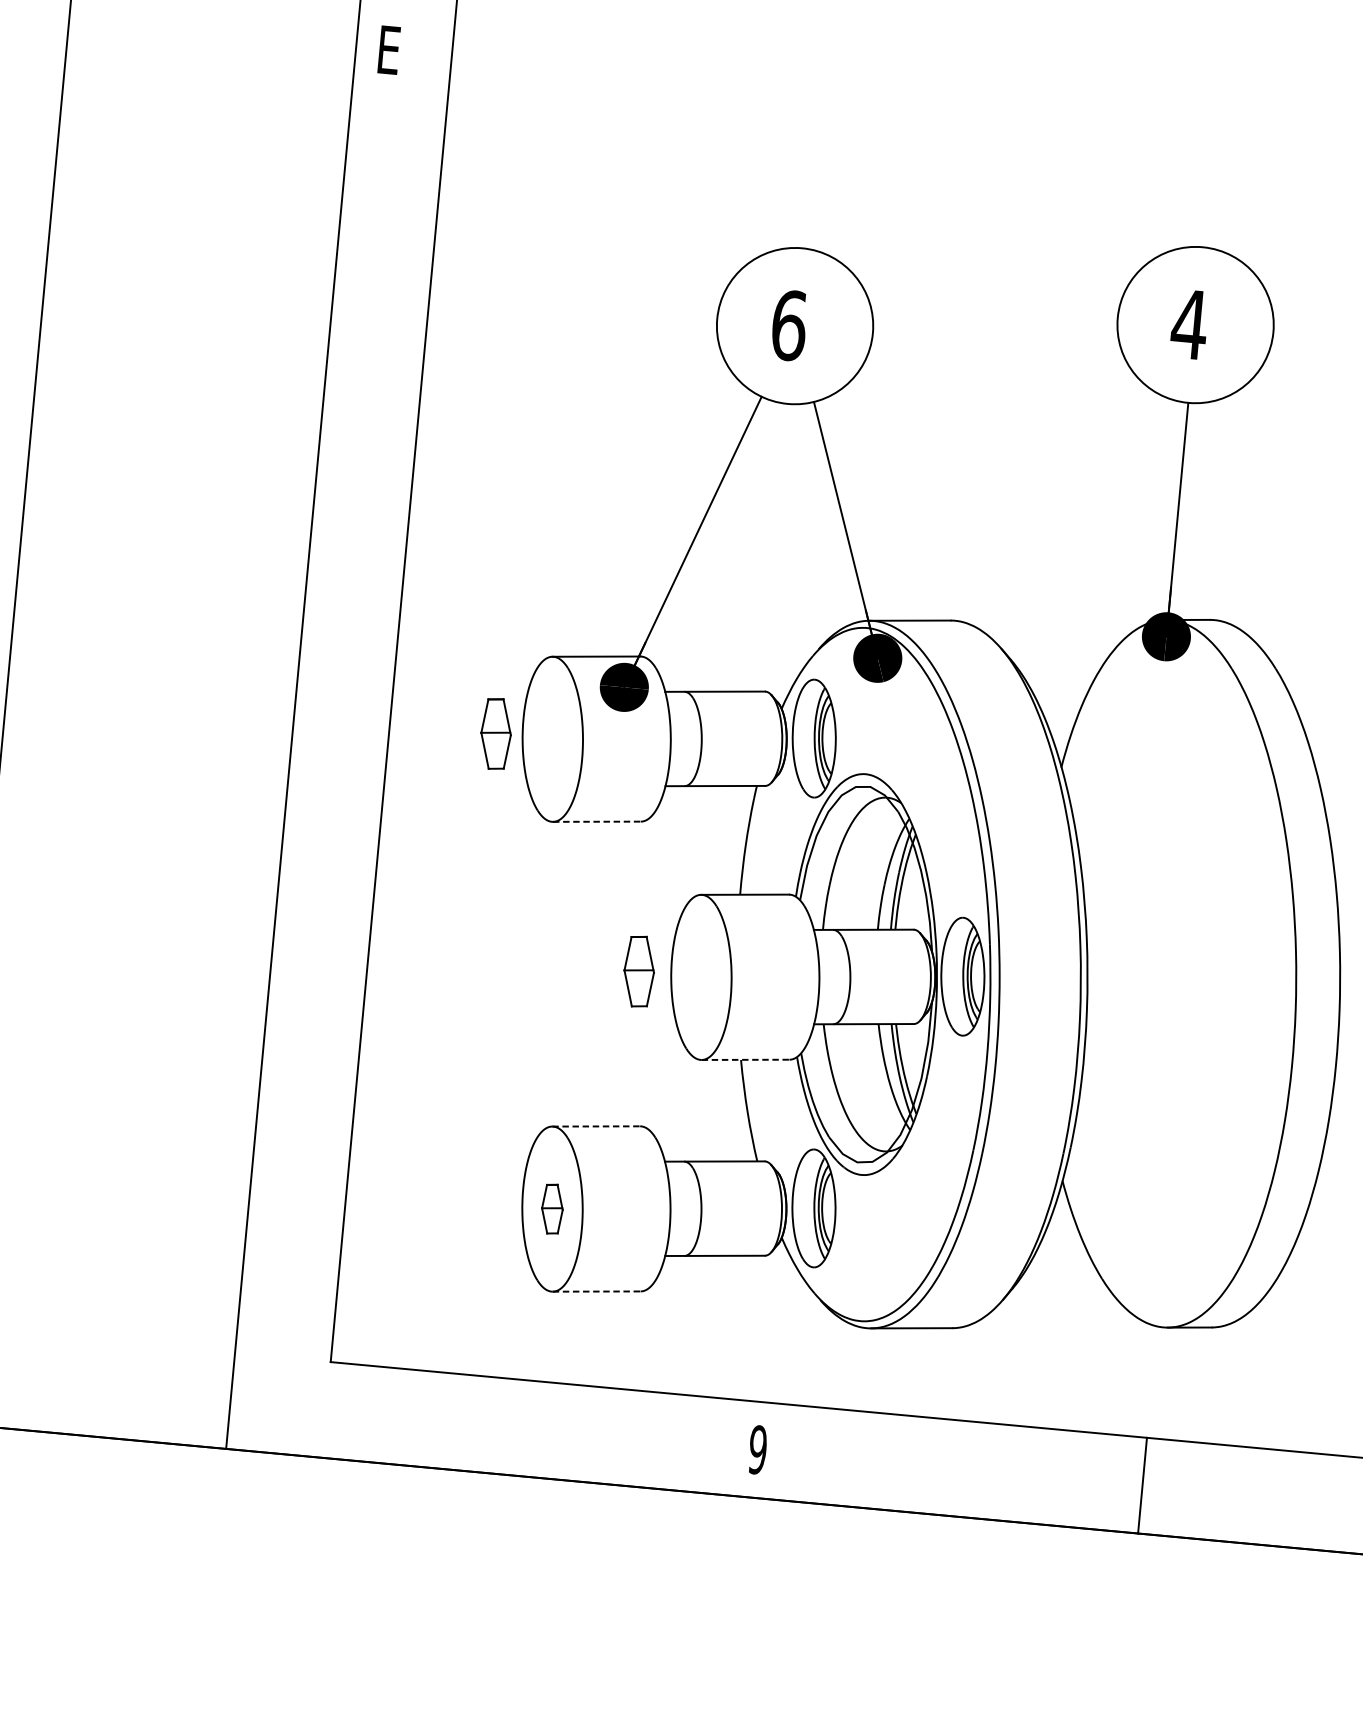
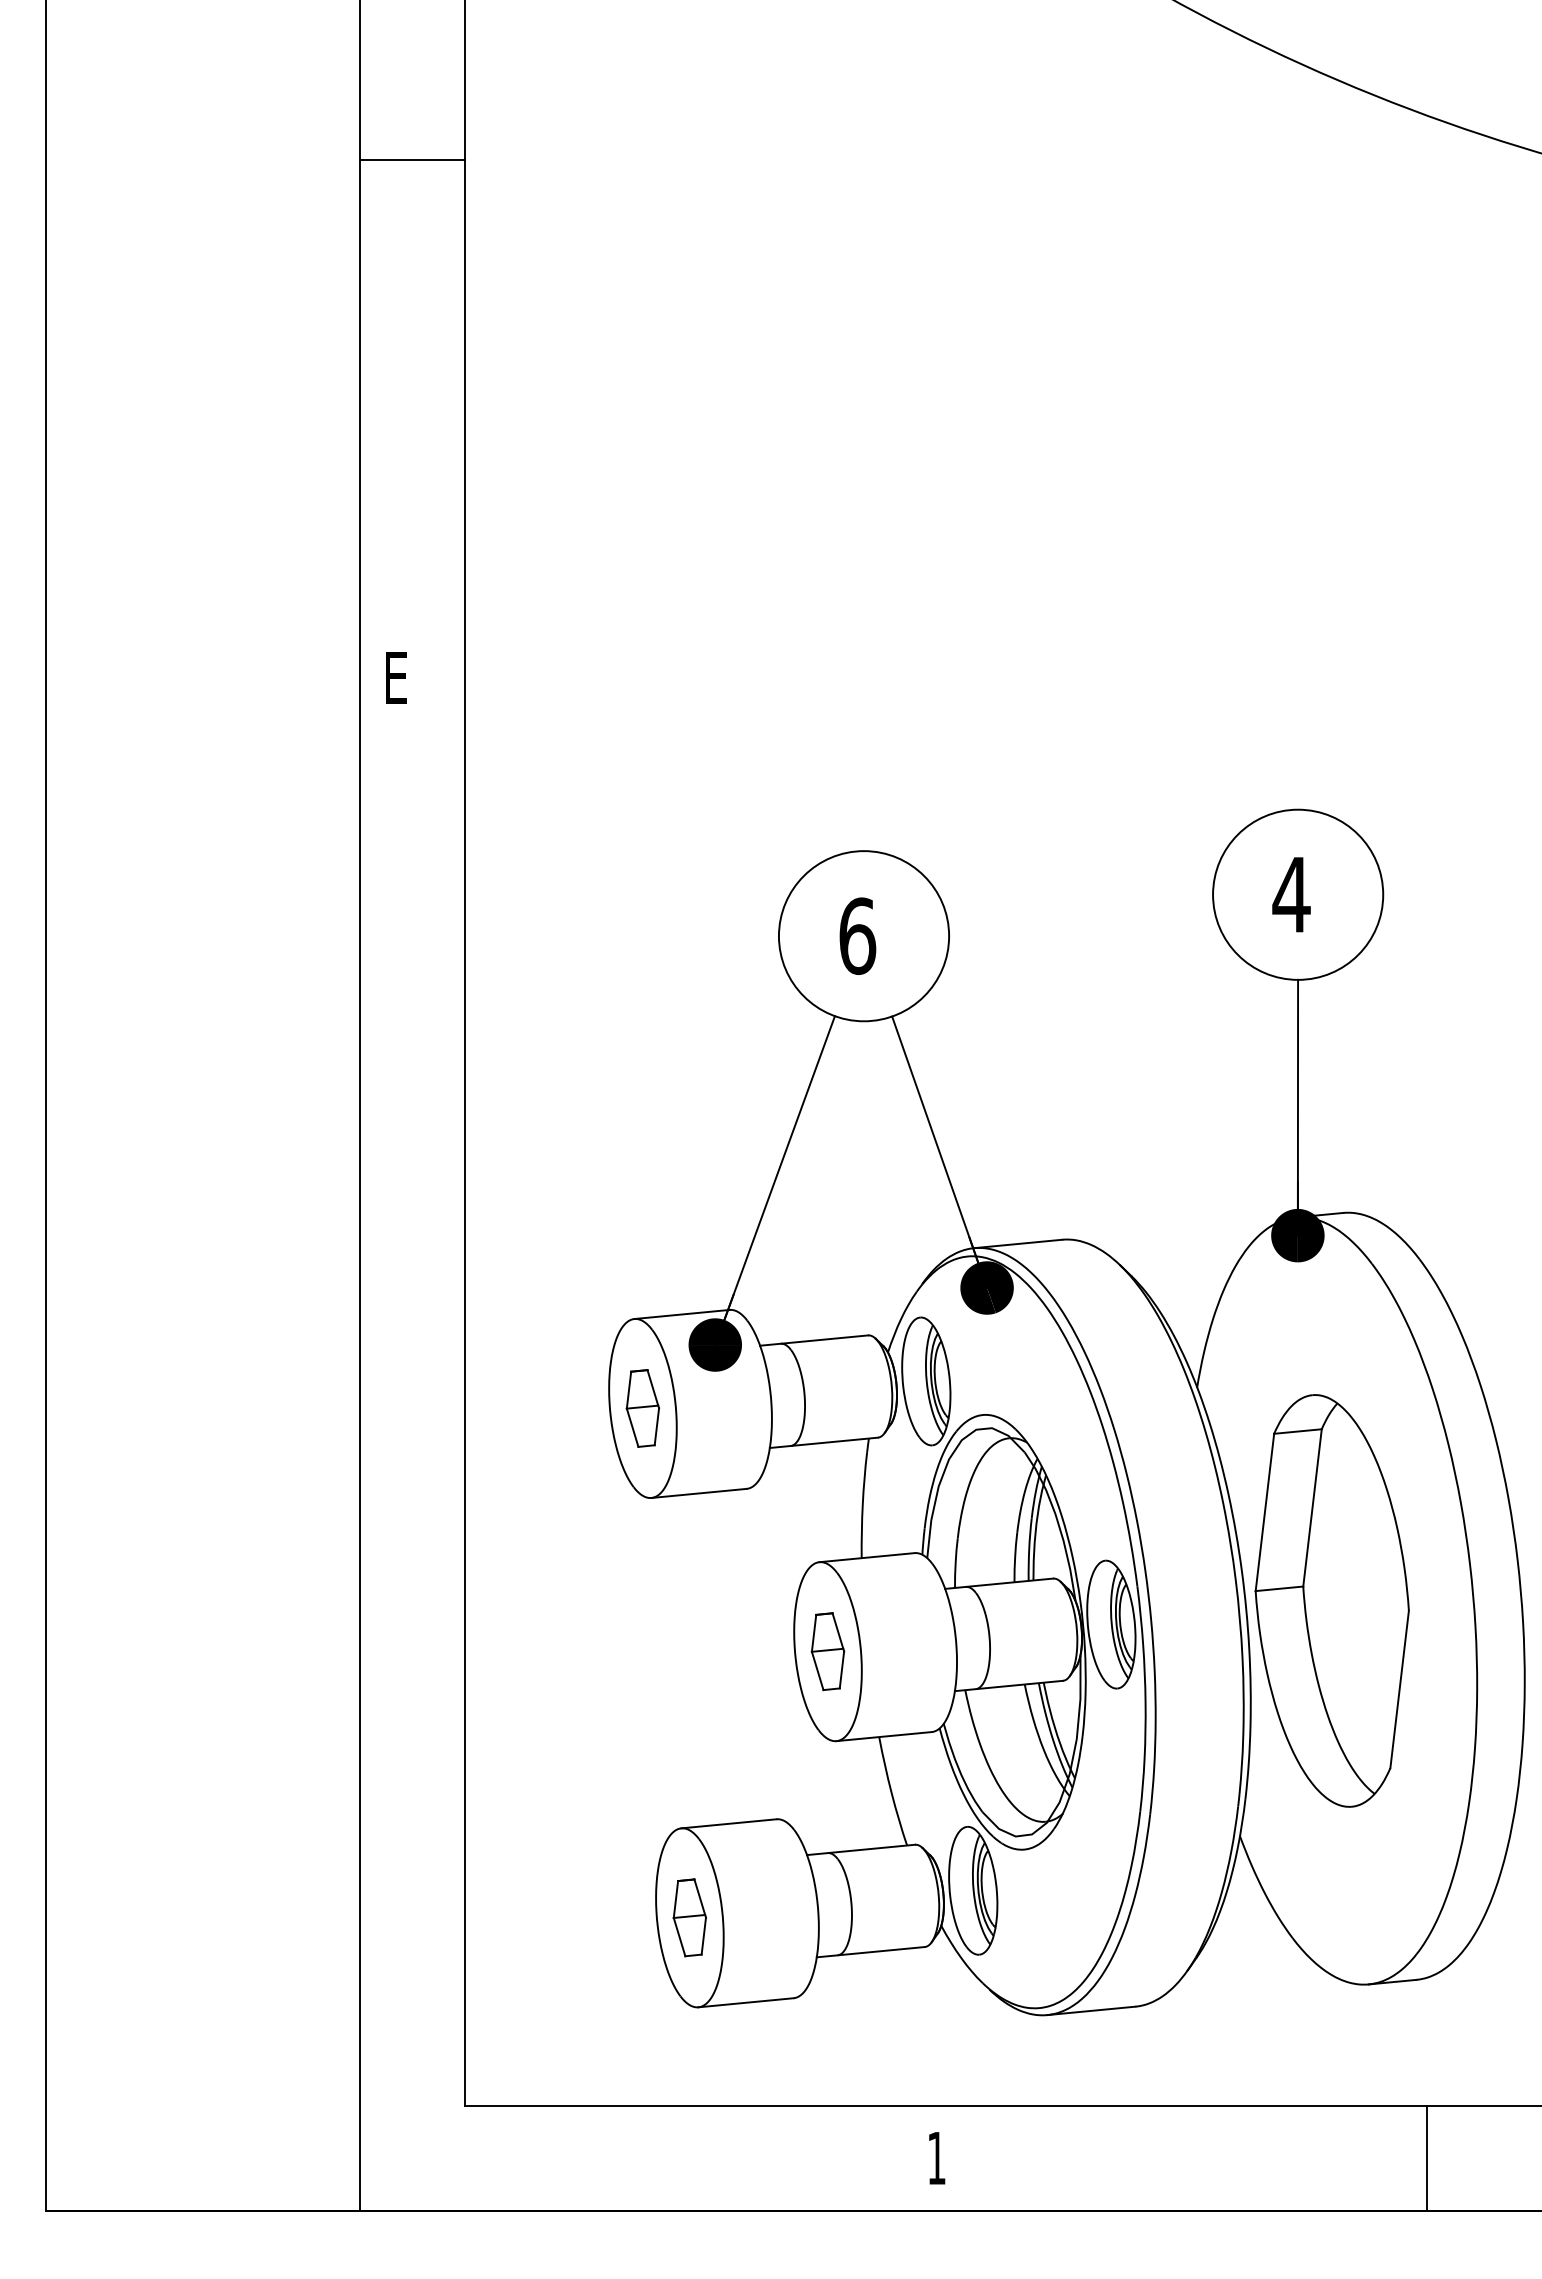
part: (495, 734) -> (642, 1408), moved
line: (597, 821) -> (699, 1493), dashed -> solid
part: (638, 971) -> (827, 1651), moved
part: (1166, 973) -> (1331, 1600), added
line: (745, 1059) -> (884, 1736), dashed -> solid
line: (595, 1126) -> (728, 1823), dashed -> solid
part: (552, 1208) -> (689, 1917), size x1.43
line: (597, 1291) -> (746, 2002), dashed -> solid
text: (757, 1450) -> (936, 2158), 9 -> 1
line: (1142, 1484) -> (1427, 2157), moved

